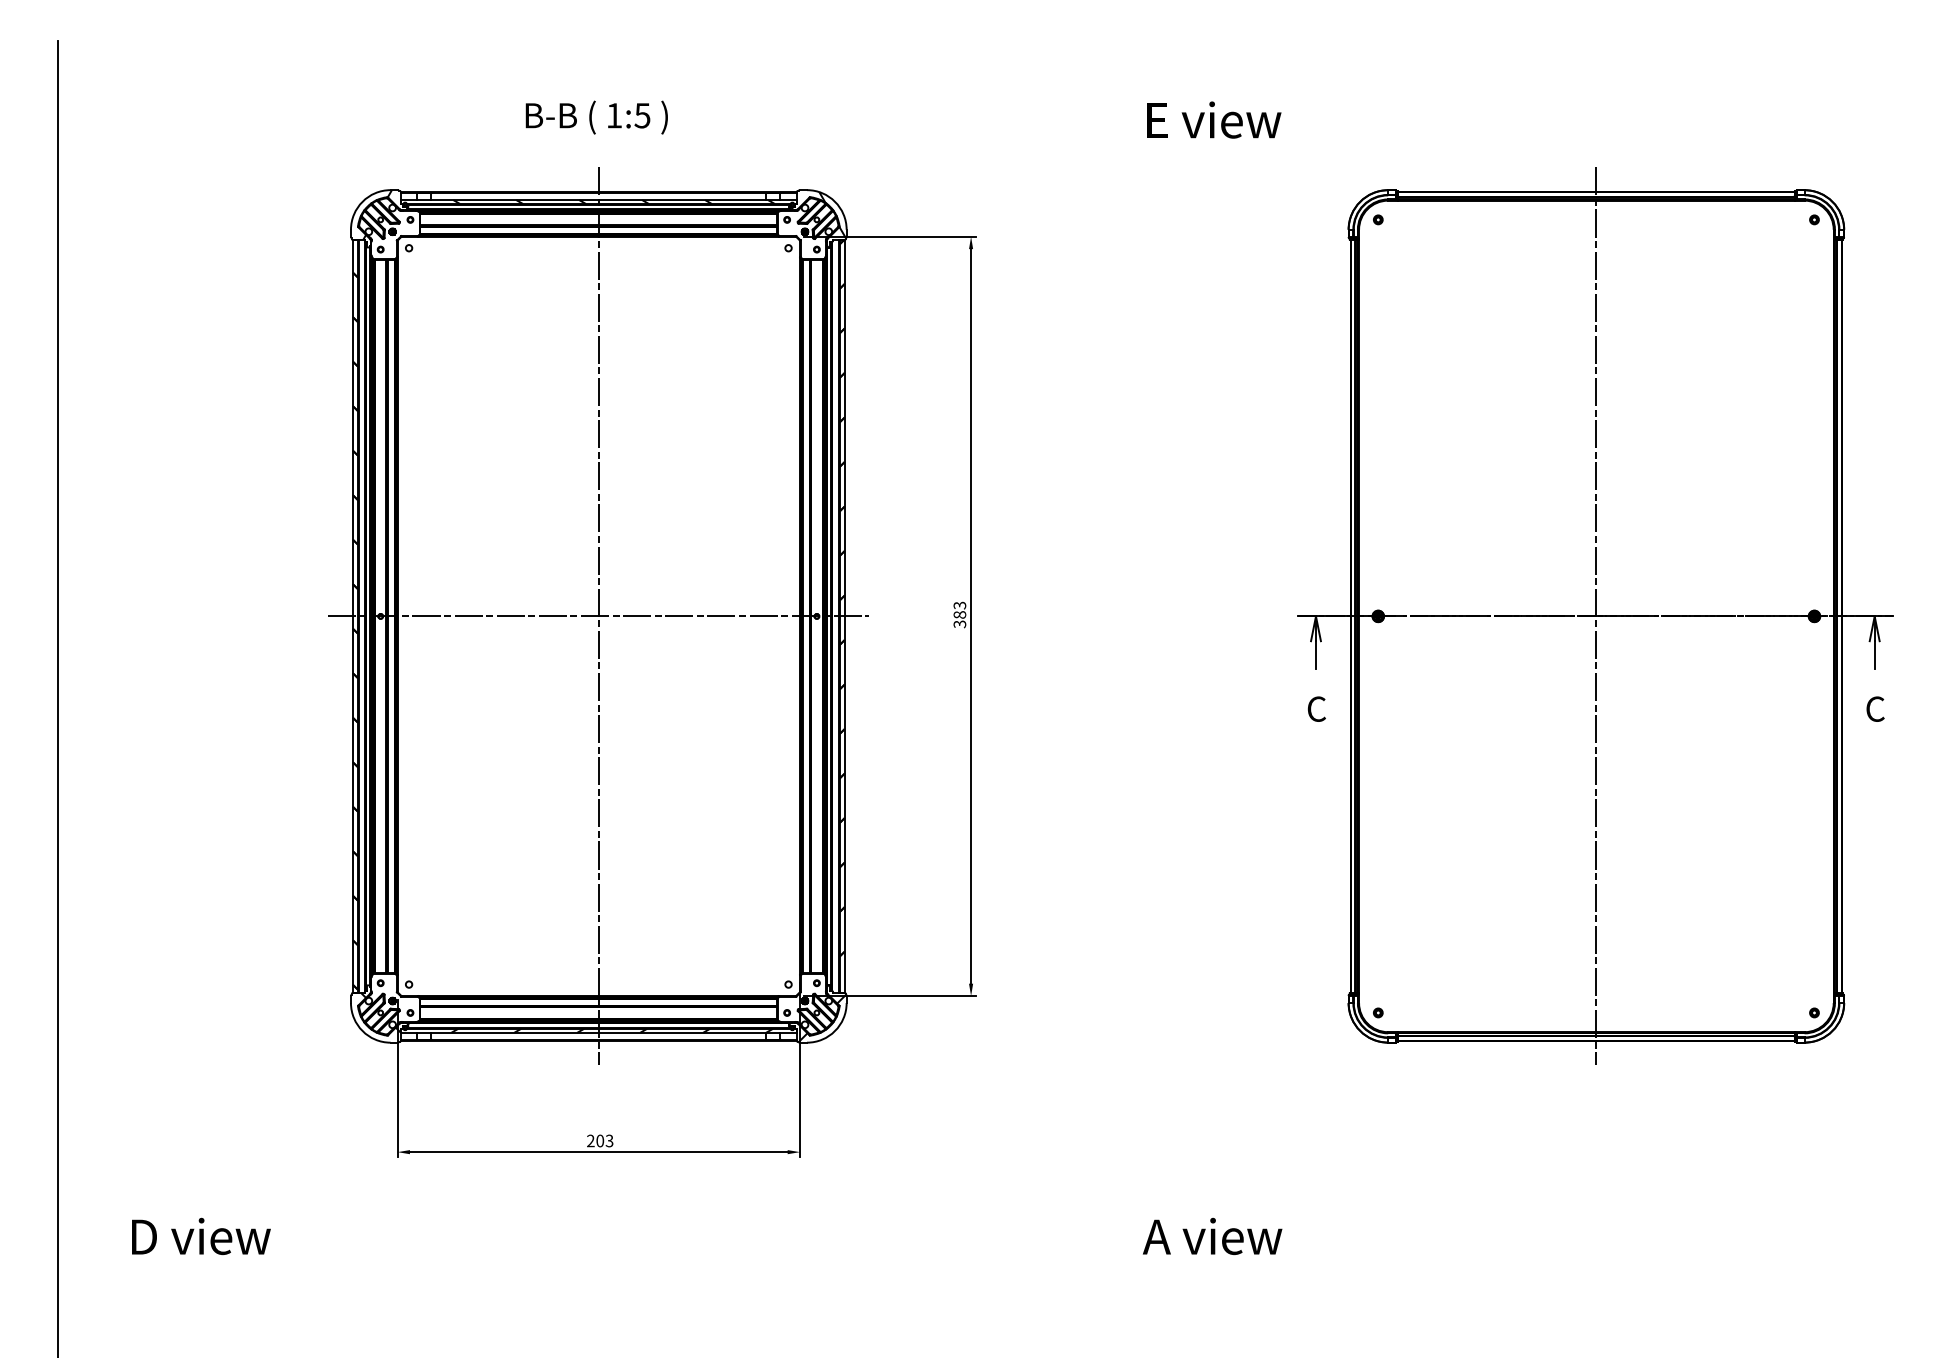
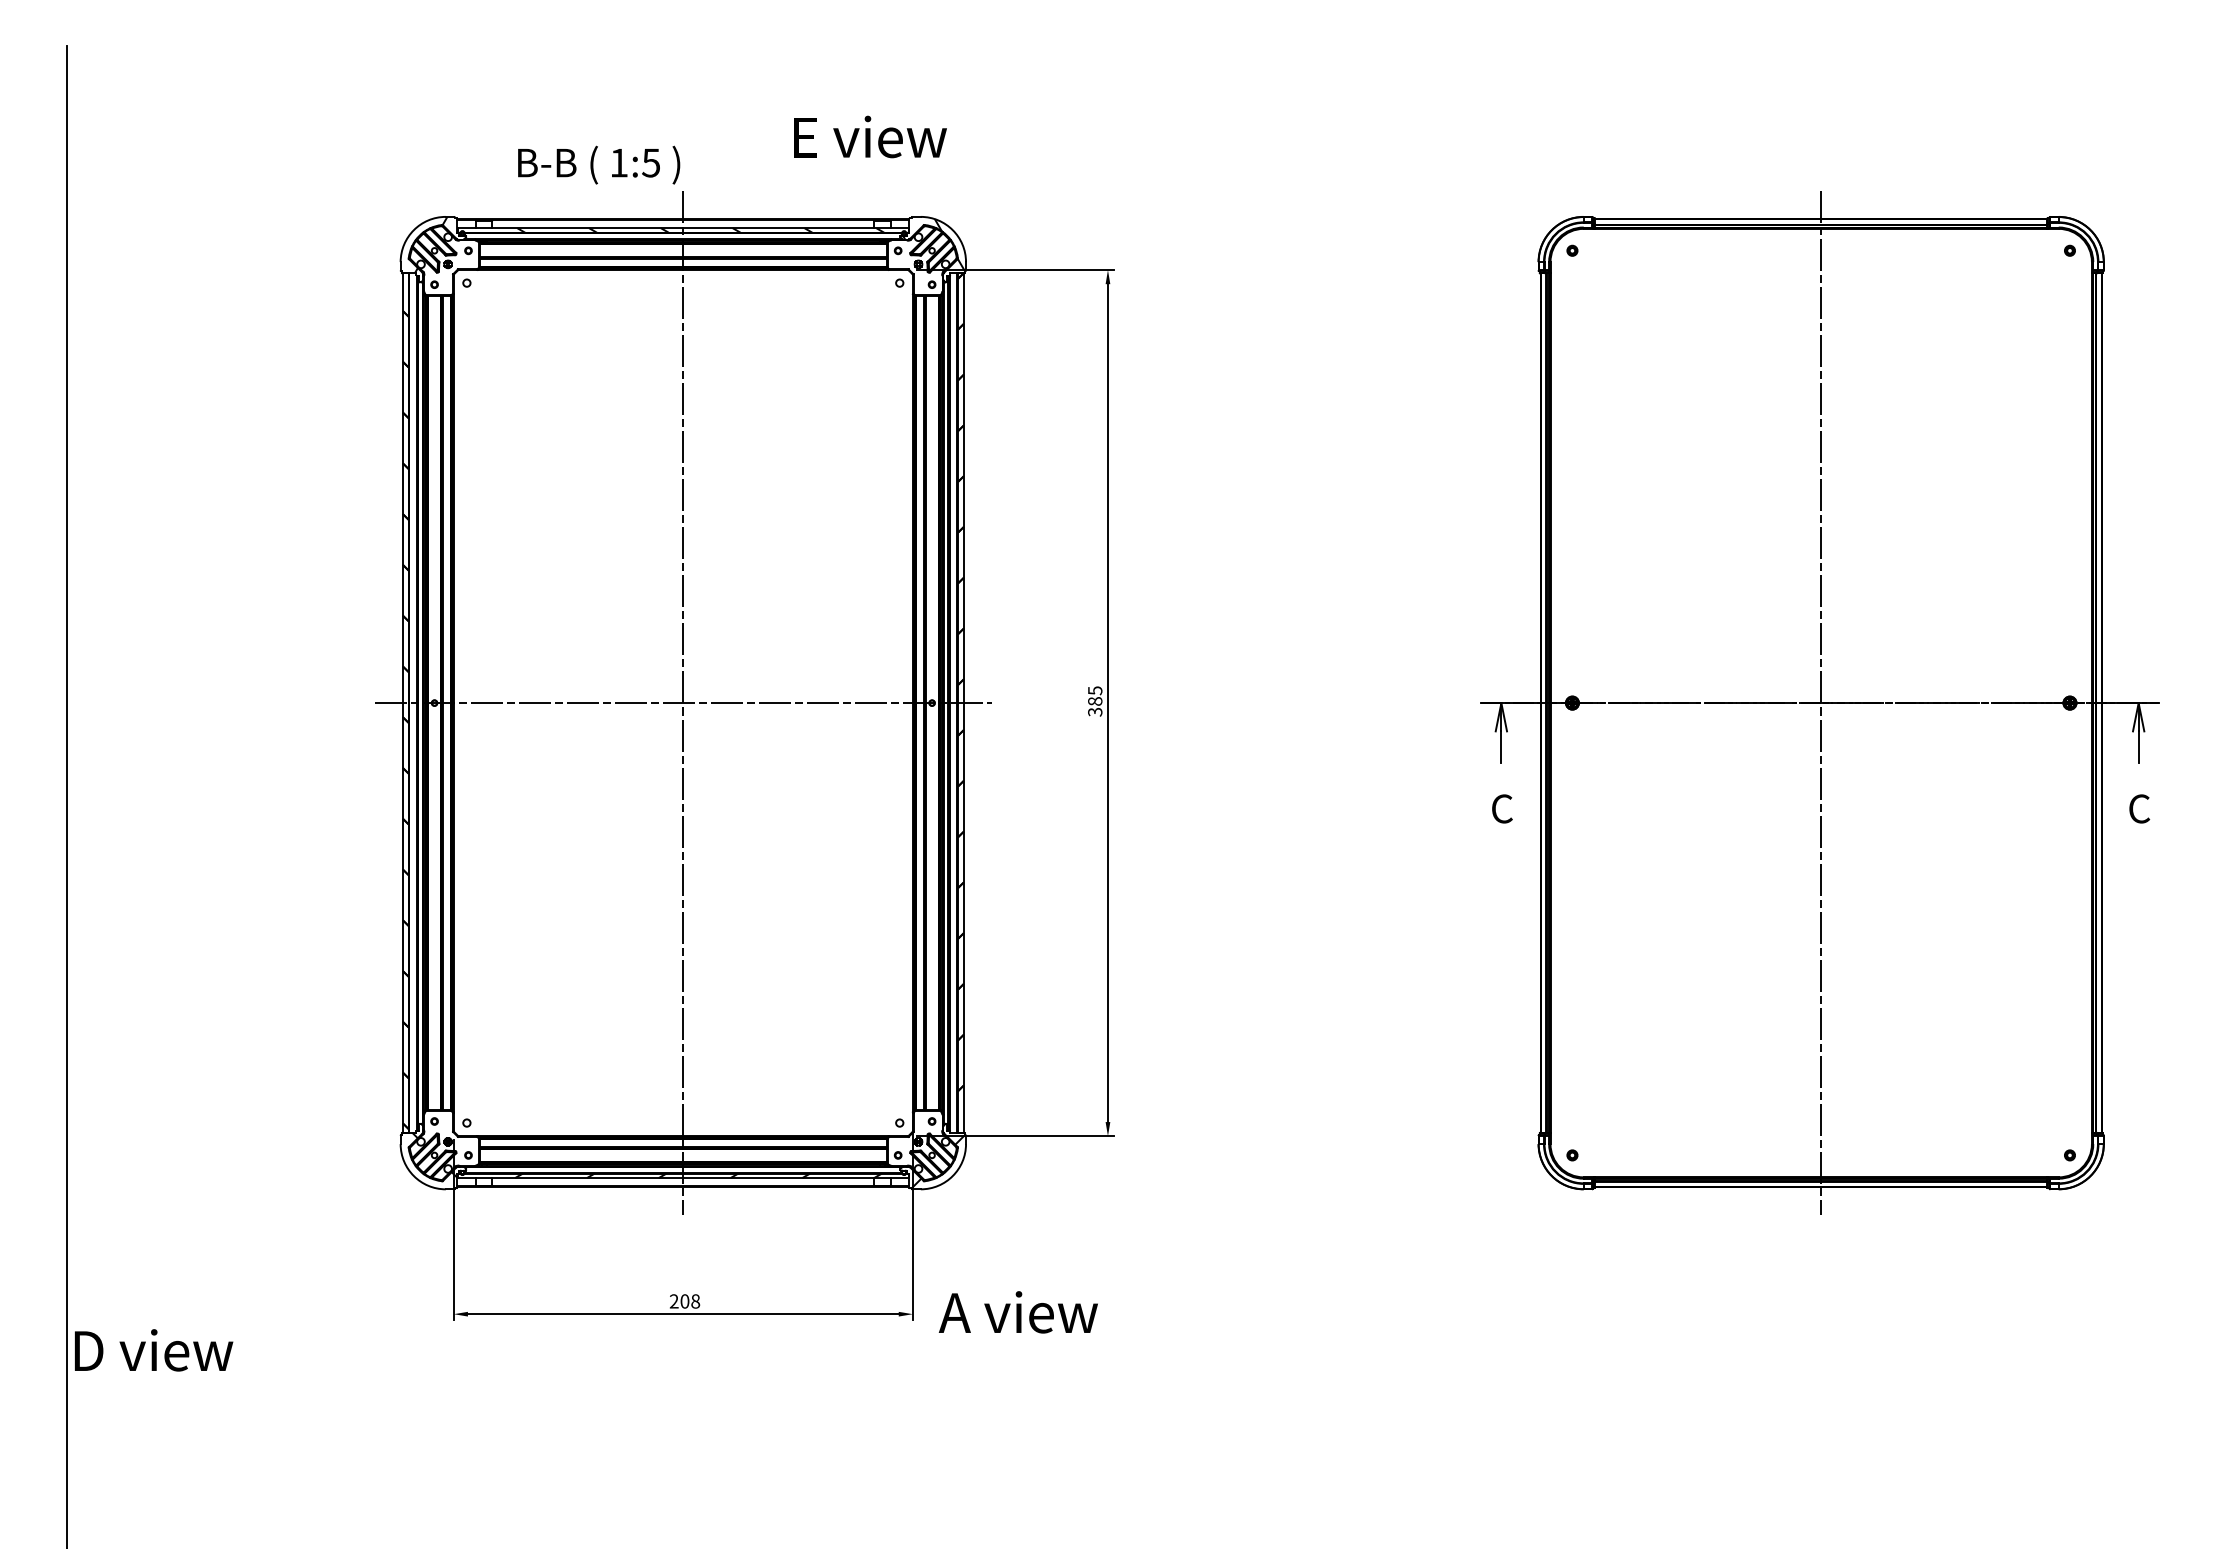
text: (597, 117) -> (599, 164), moved
text: (1214, 119) -> (870, 136), moved
text: (959, 605) -> (1094, 690), 383 -> 385
text: (609, 1141) -> (695, 1301), 203 -> 208
text: (201, 1236) -> (154, 1350), moved
text: (1211, 1236) -> (1017, 1312), moved

